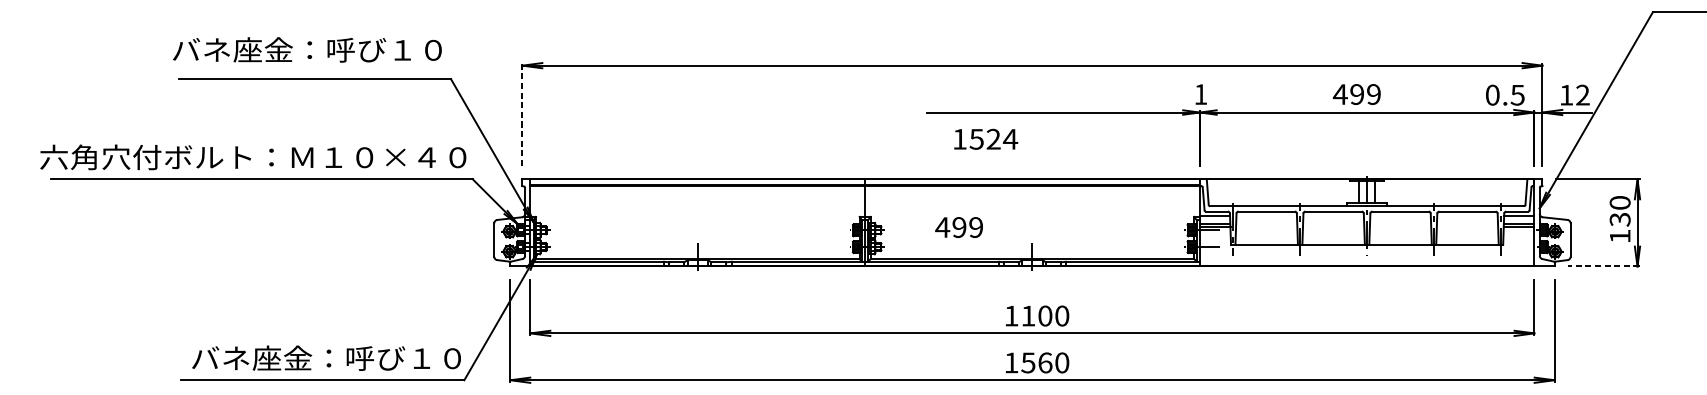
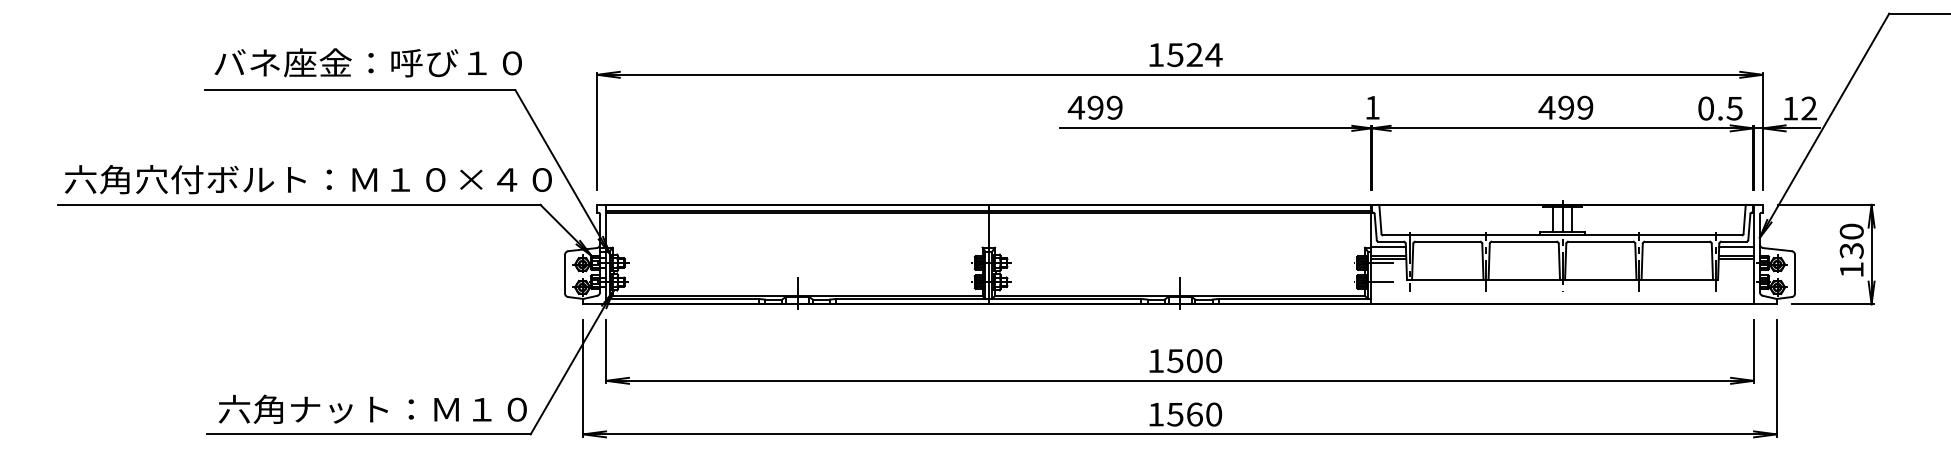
text: (306, 49) -> (367, 62), moved
text: (1356, 94) -> (1565, 107), moved
line: (522, 115) -> (597, 131), dashed -> solid
text: (985, 138) -> (1185, 54), moved
text: (253, 157) -> (308, 179), moved
text: (958, 227) -> (1094, 107), moved
line: (1603, 266) -> (1832, 304), dashed -> solid
text: (1028, 316) -> (1175, 361), 1100 -> 1500
text: (297, 357) -> (340, 408), バネ座金：呼び１０ -> 六角ナット：Ｍ１０

